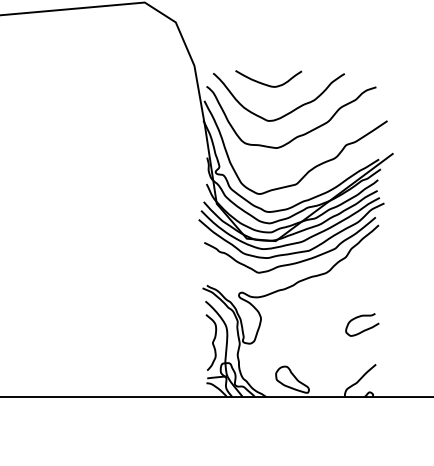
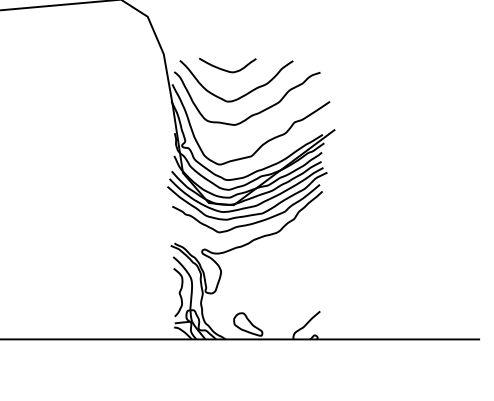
curve: (363, 329) -> (309, 281), removed

